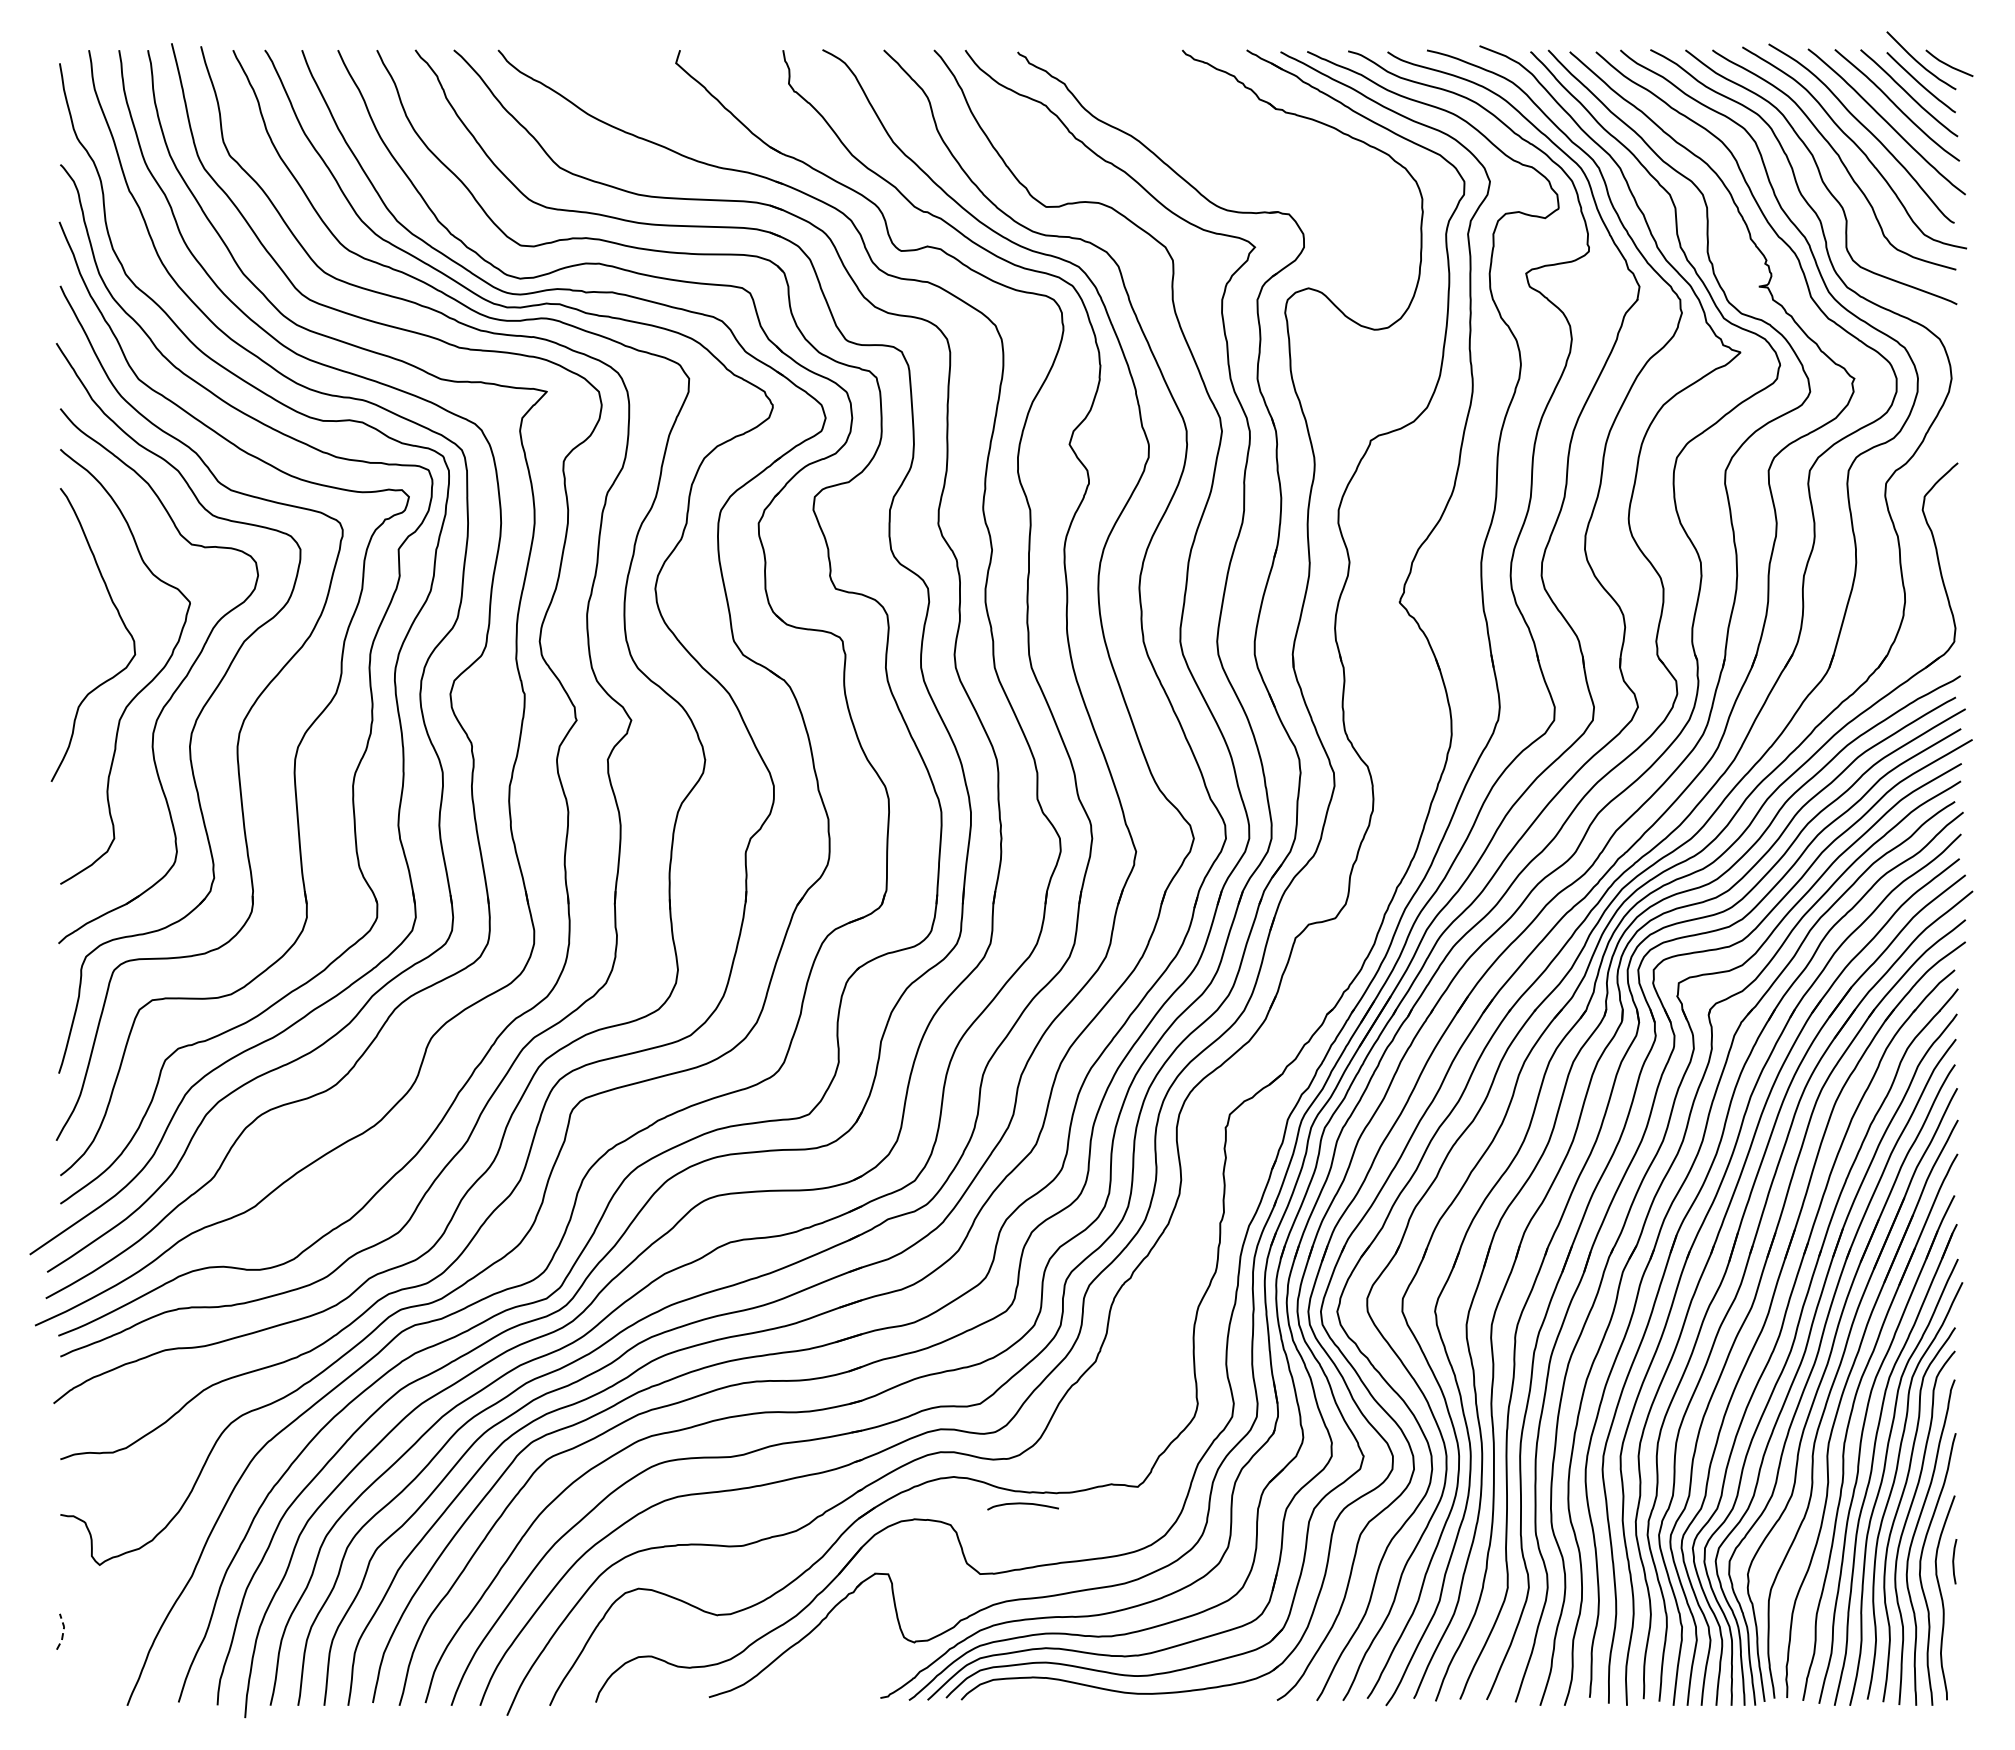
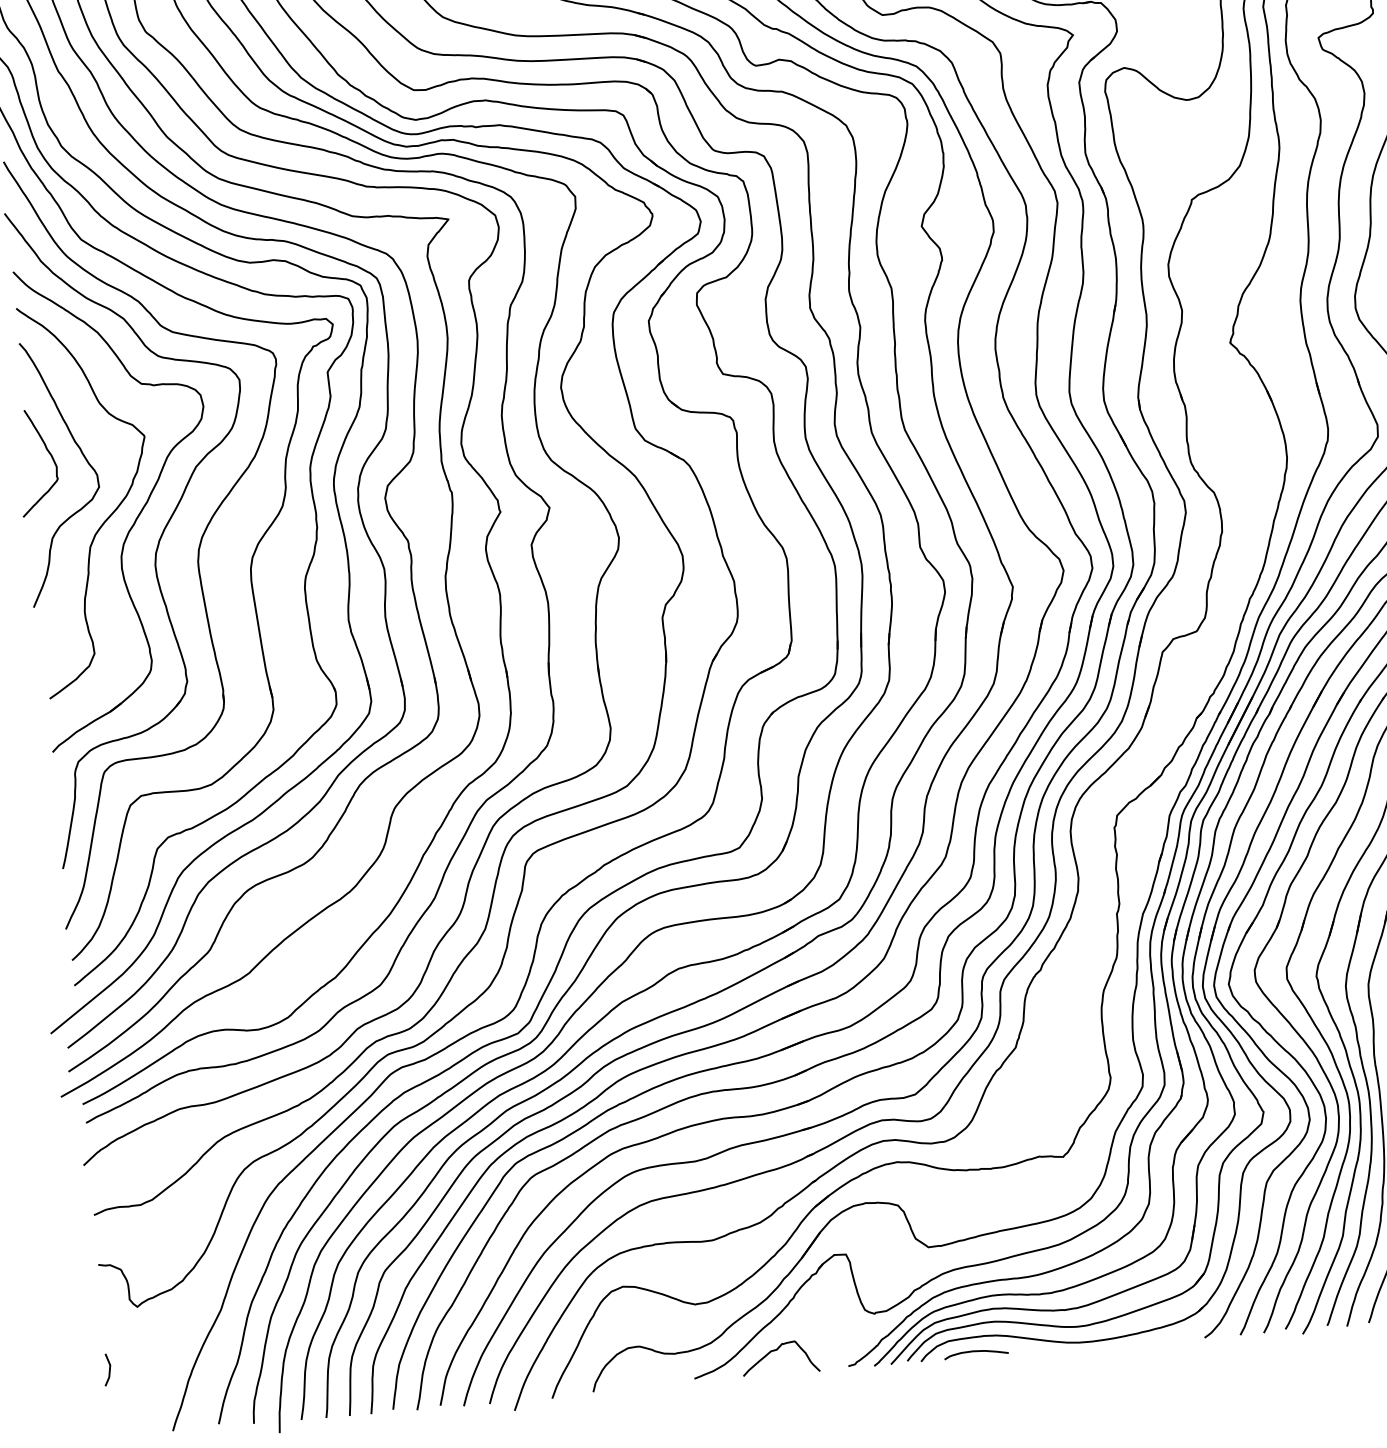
curve: (83, 614) -> (49, 454), added
curve: (1022, 1504) -> (975, 1352), moved
line: (63, 1631) -> (110, 1369), dashed -> solid
curve: (801, 1674) -> (775, 1351), added

